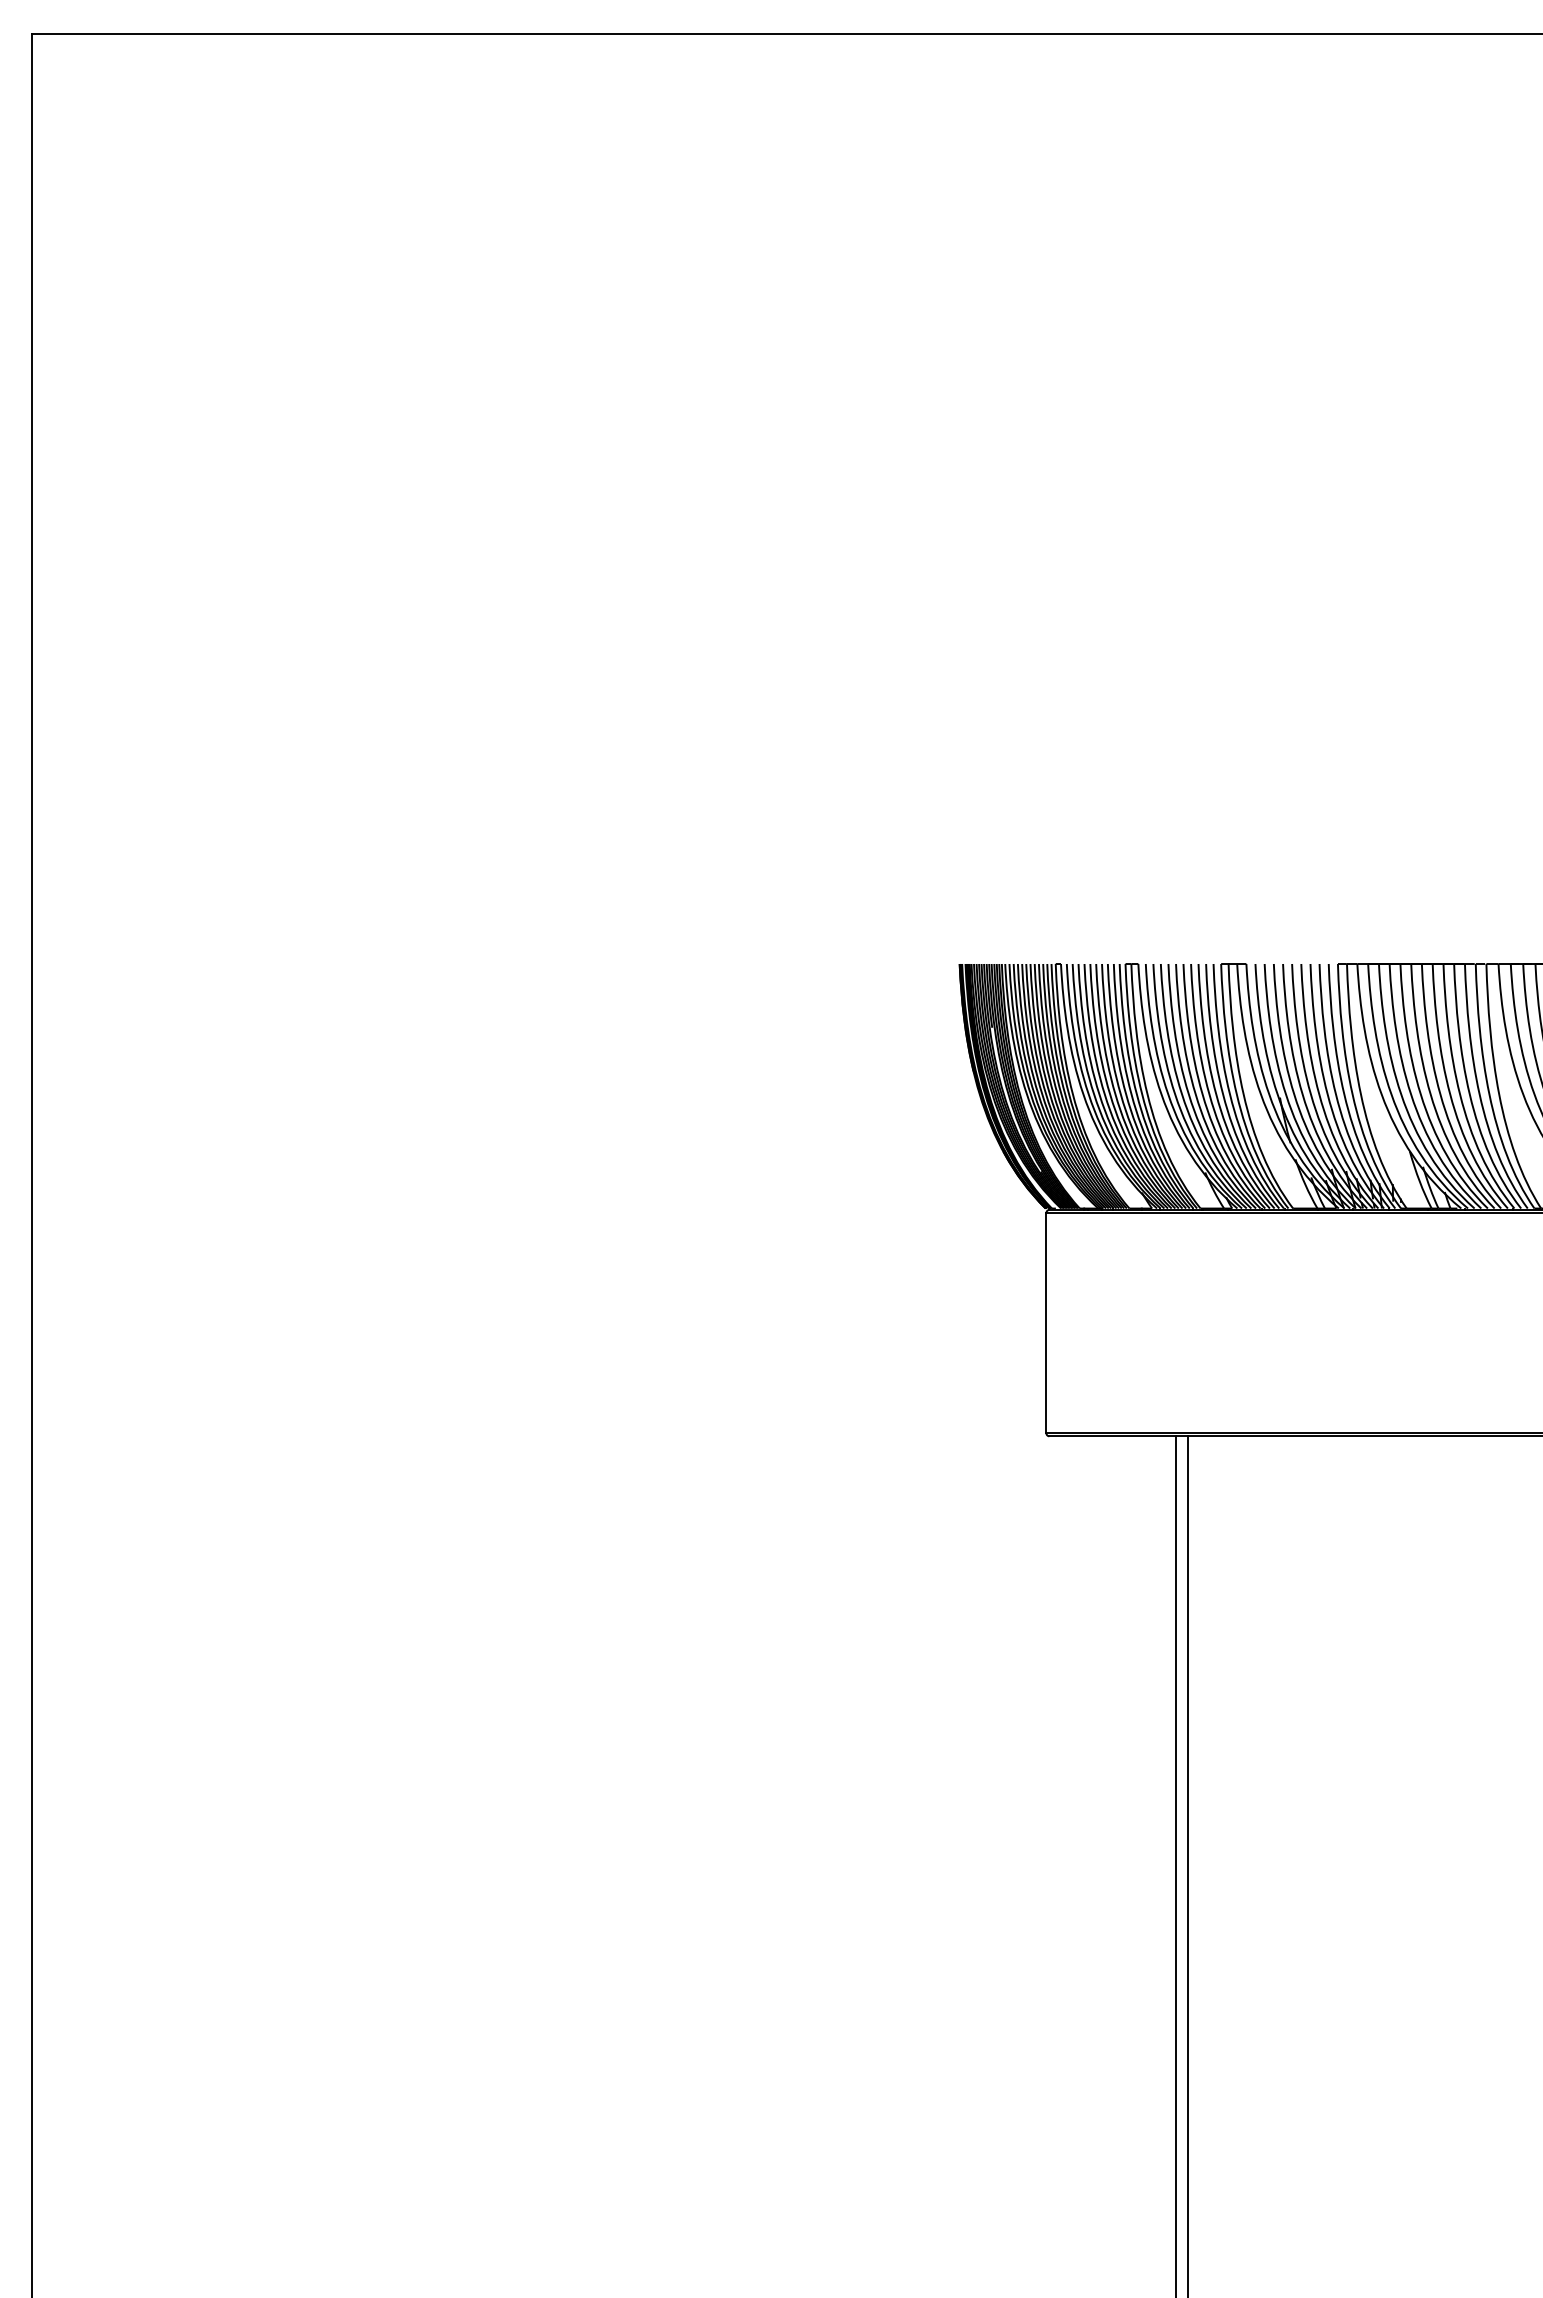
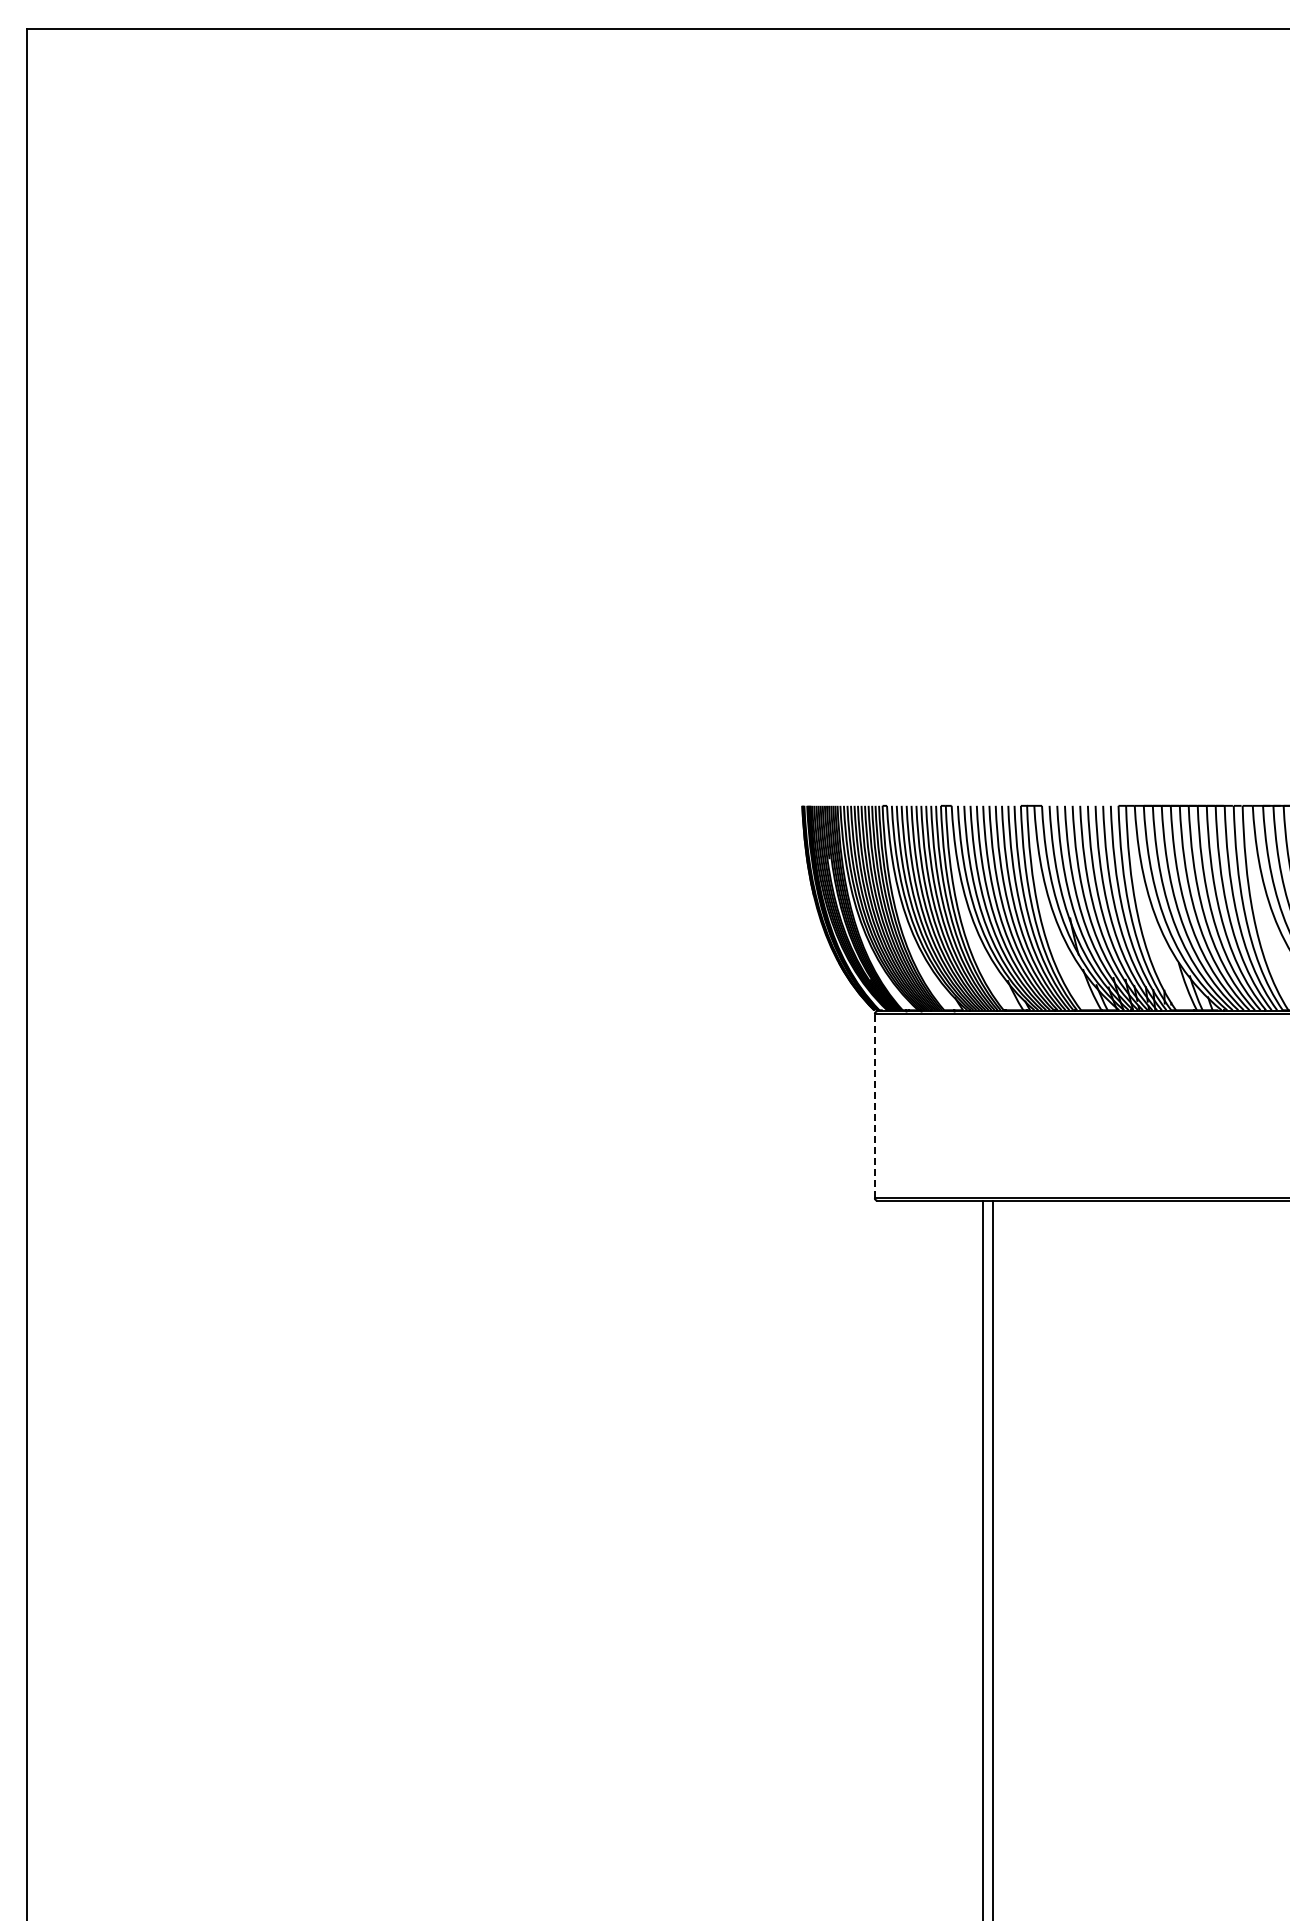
line: (1046, 1322) -> (874, 1105), solid -> dashed

